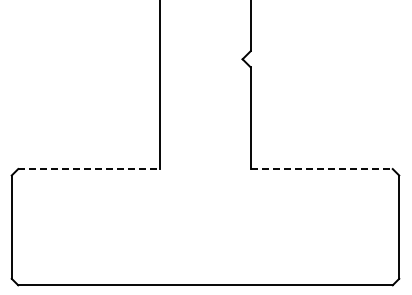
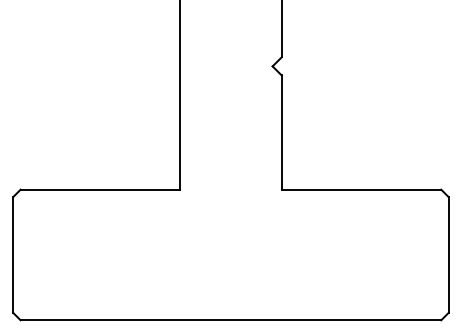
line: (89, 169) -> (100, 190), dashed -> solid
line: (322, 169) -> (362, 190), dashed -> solid

